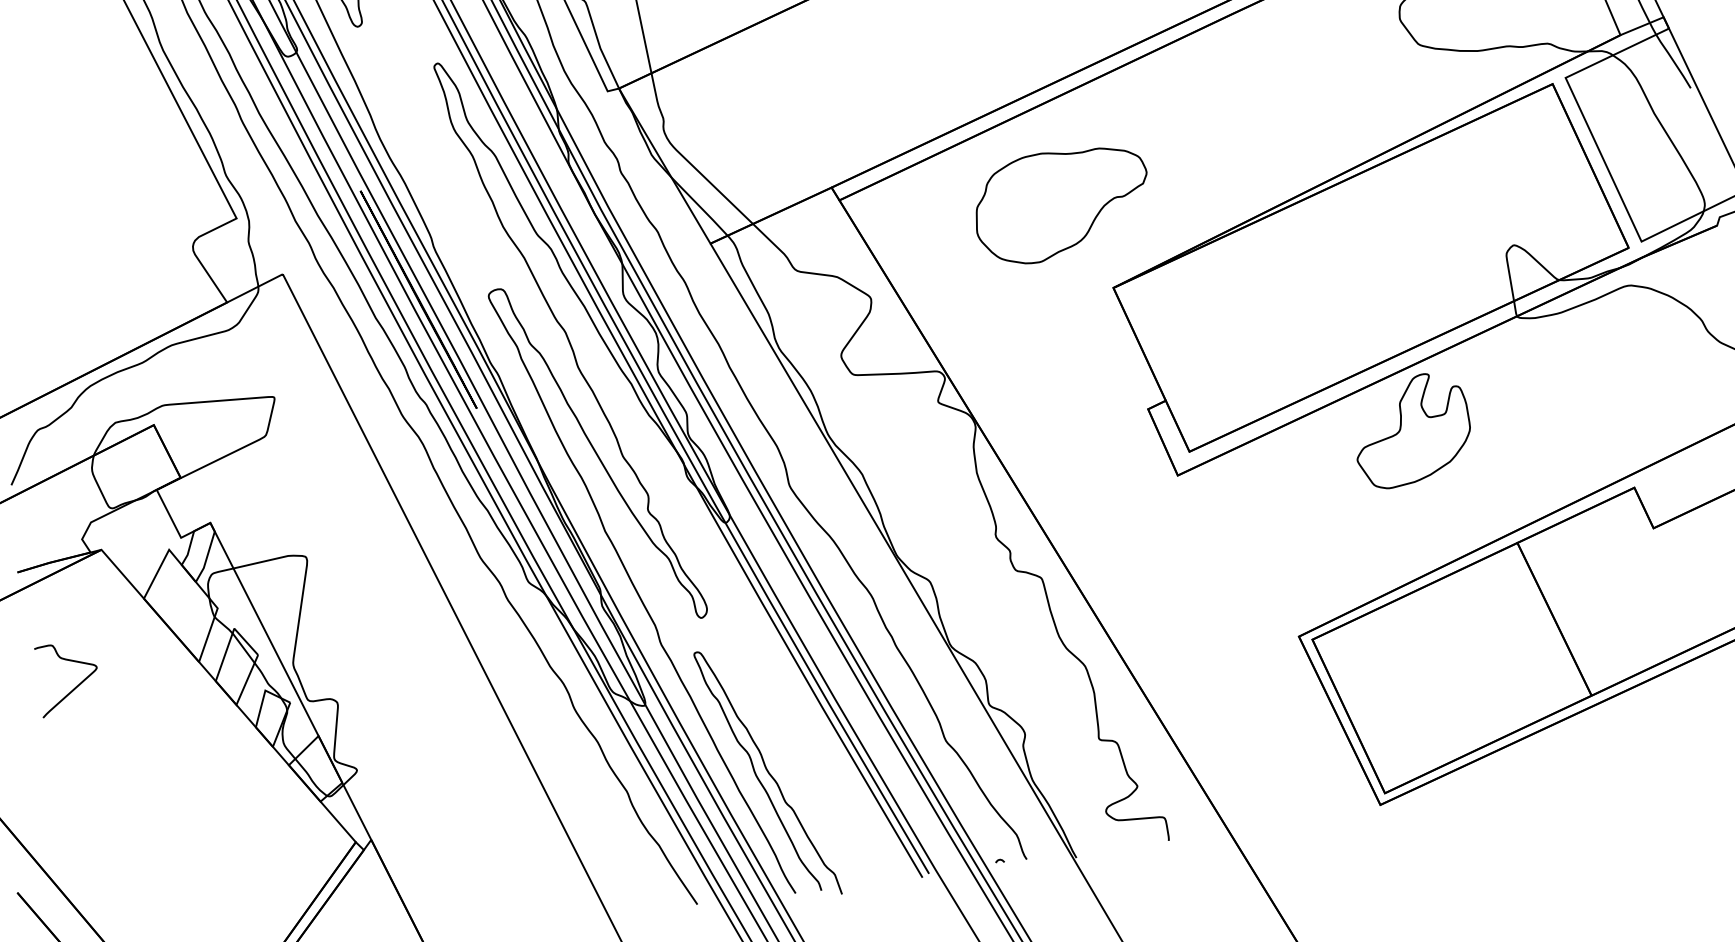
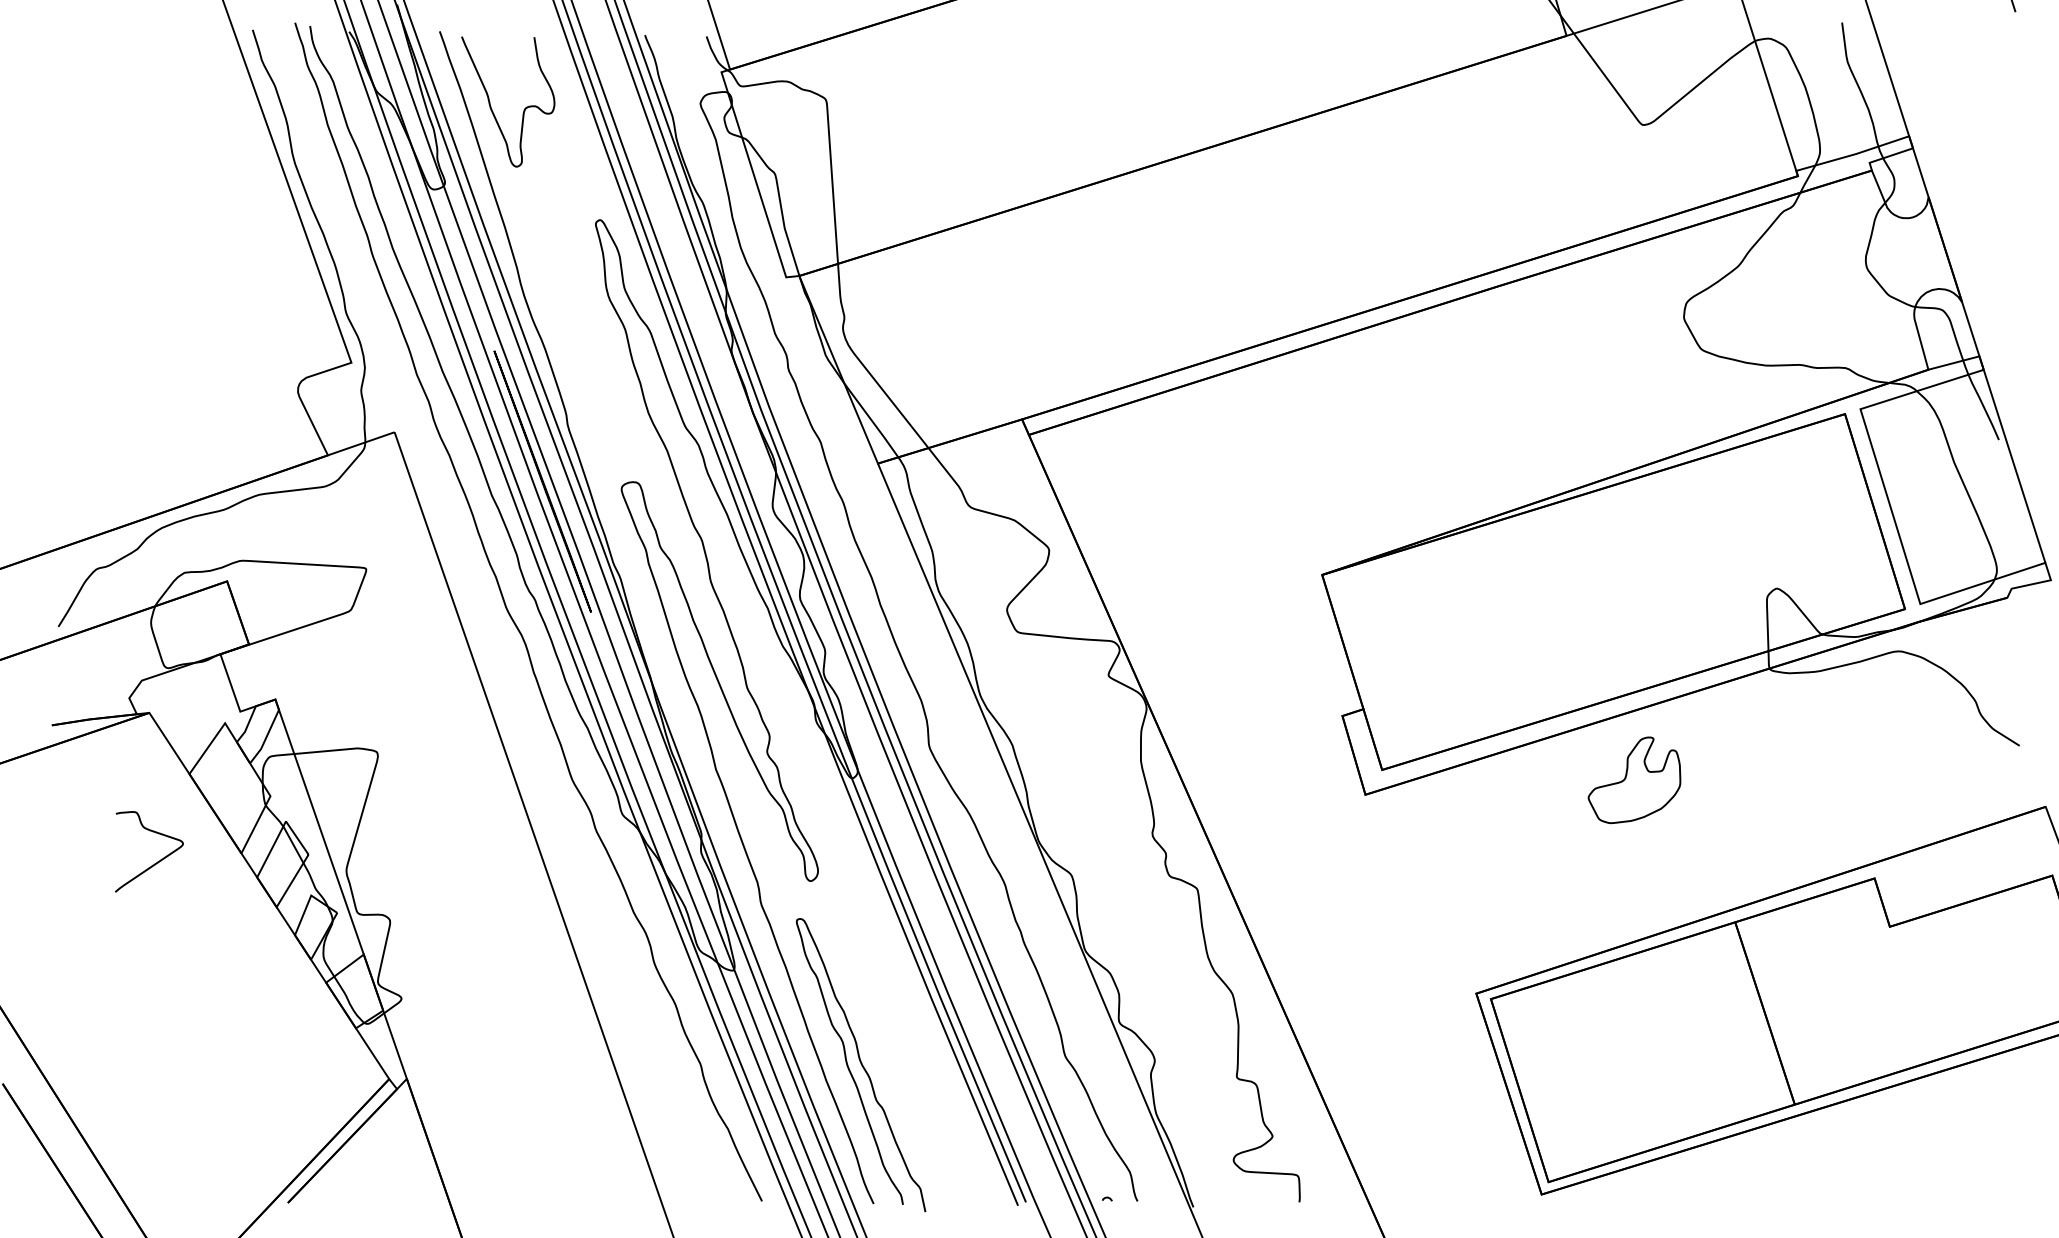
part: (1062, 204) -> (1277, 473), removed
part: (1412, 430) -> (1634, 780), size x0.7
curve: (76, 686) -> (157, 861), moved

